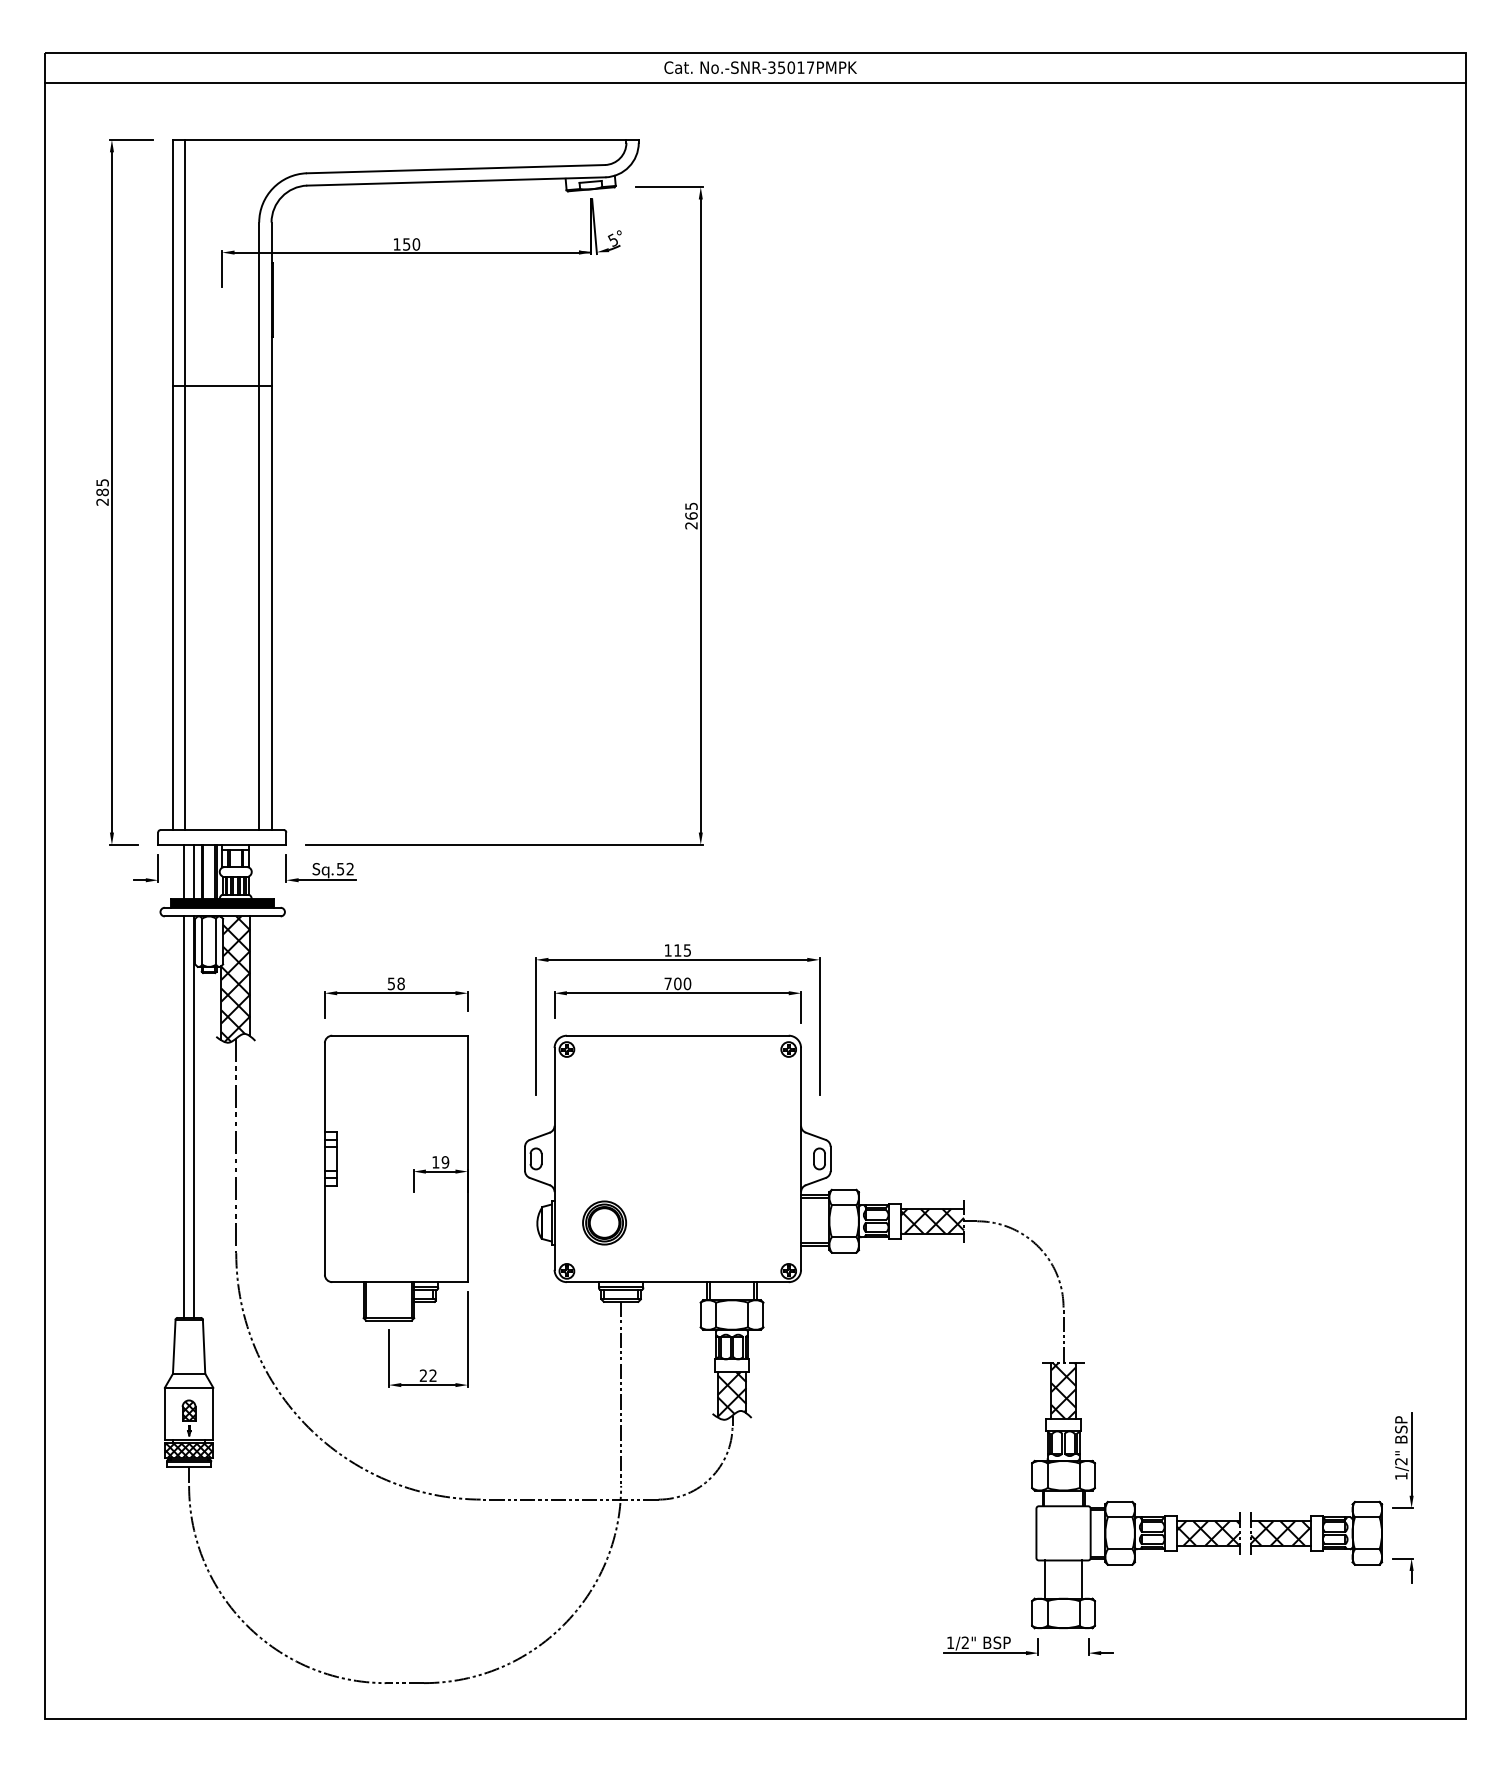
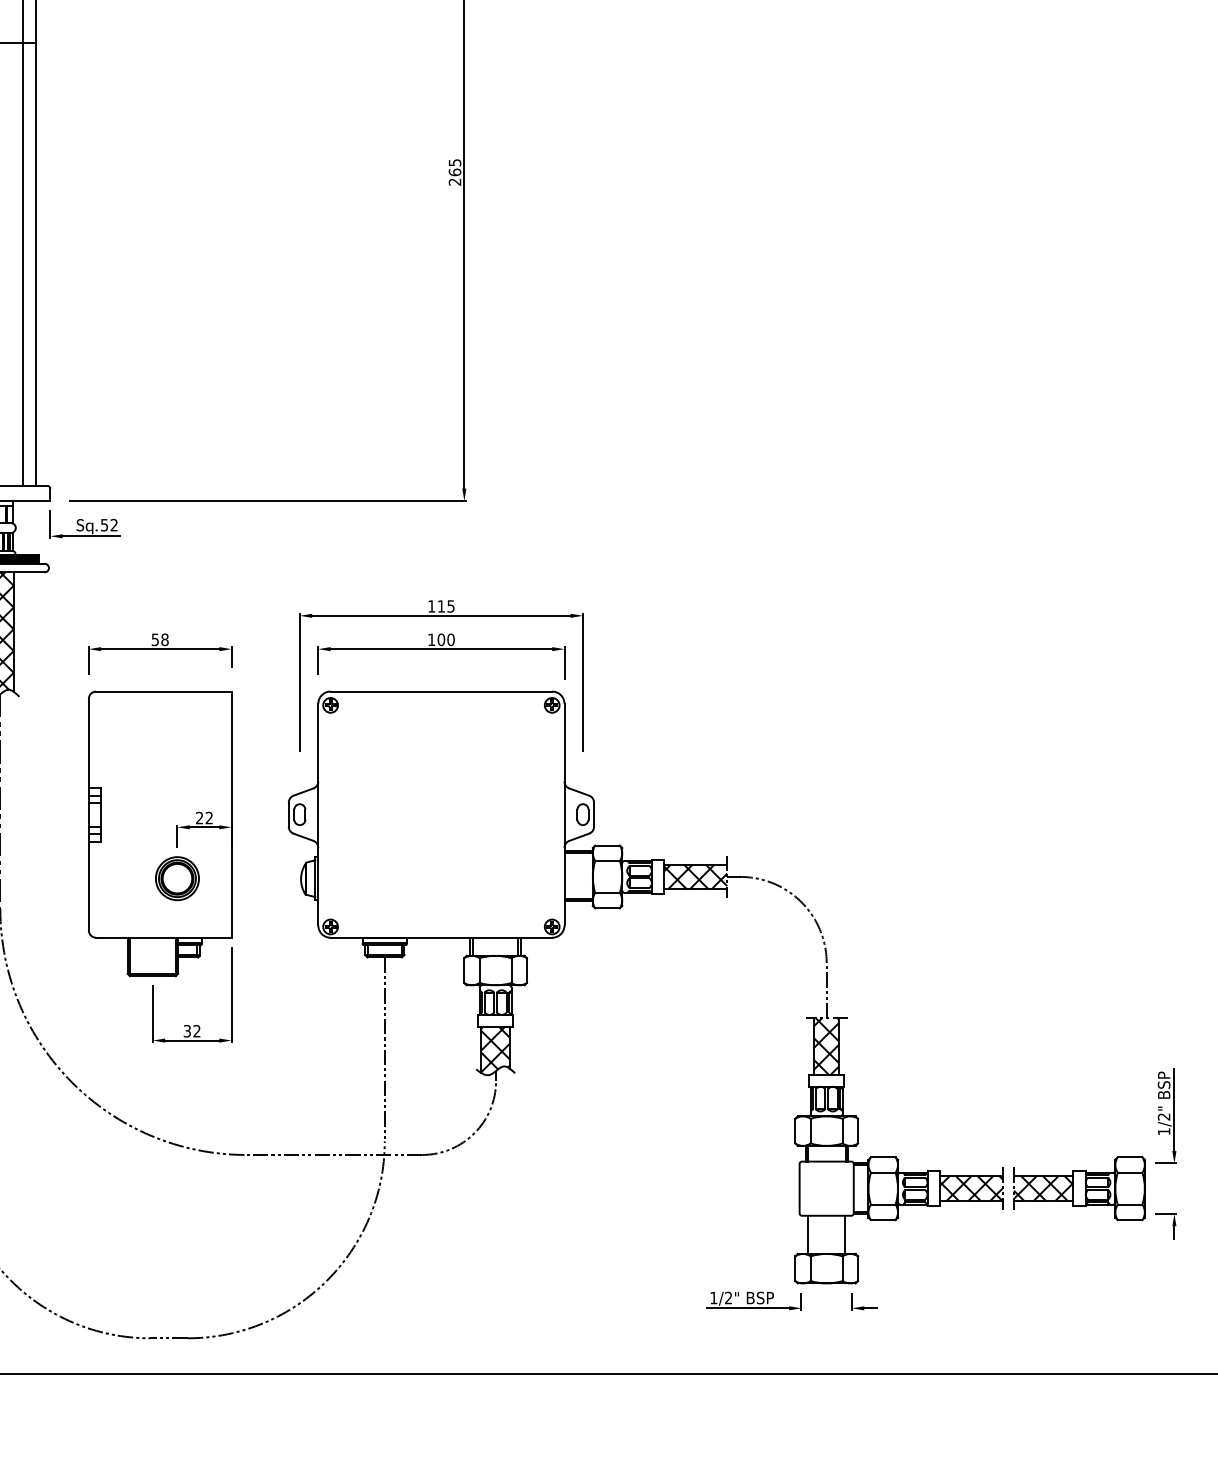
text: (667, 983) -> (431, 639), 700 -> 100
text: (440, 1162) -> (204, 818), 19 -> 22
part: (604, 1222) -> (177, 878), moved
text: (423, 1376) -> (187, 1031), 22 -> 32

